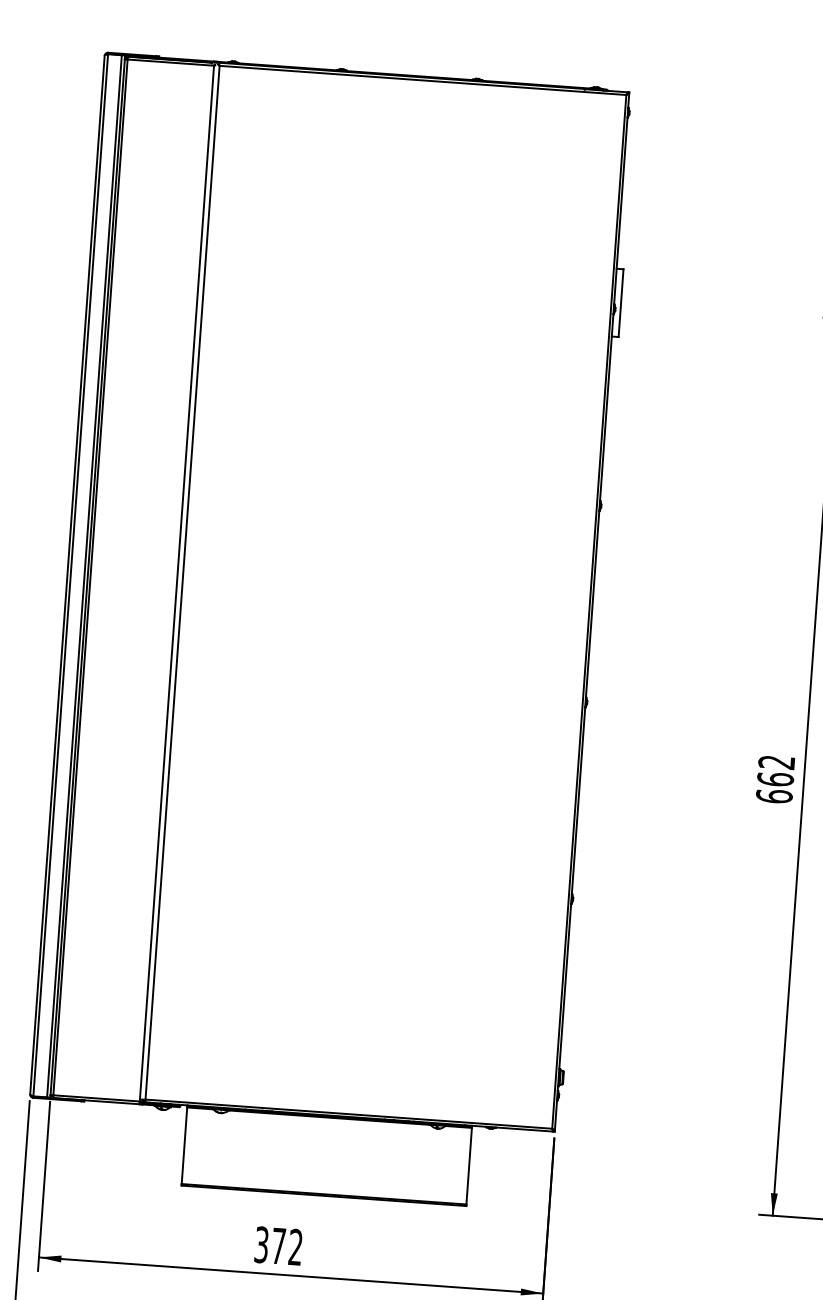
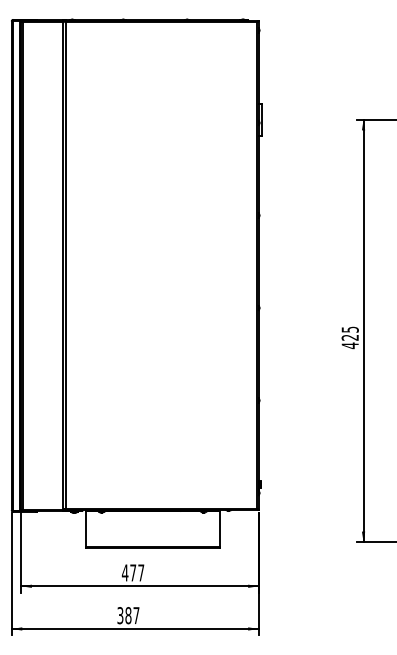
text: (774, 778) -> (349, 337), 662 -> 425
text: (277, 1245) -> (132, 572), 372 -> 477

